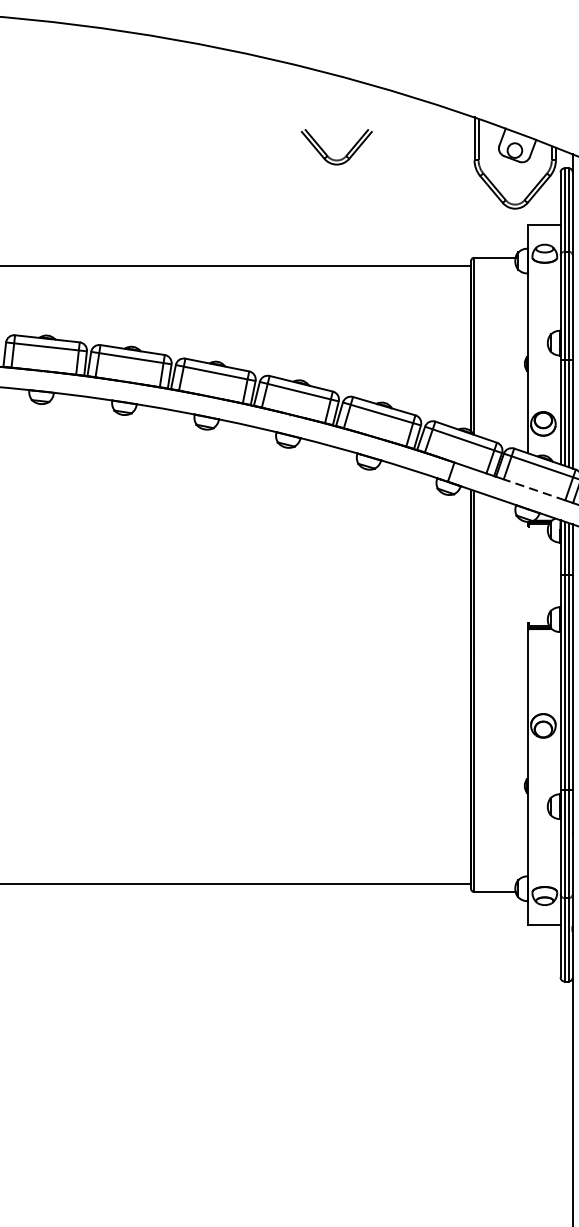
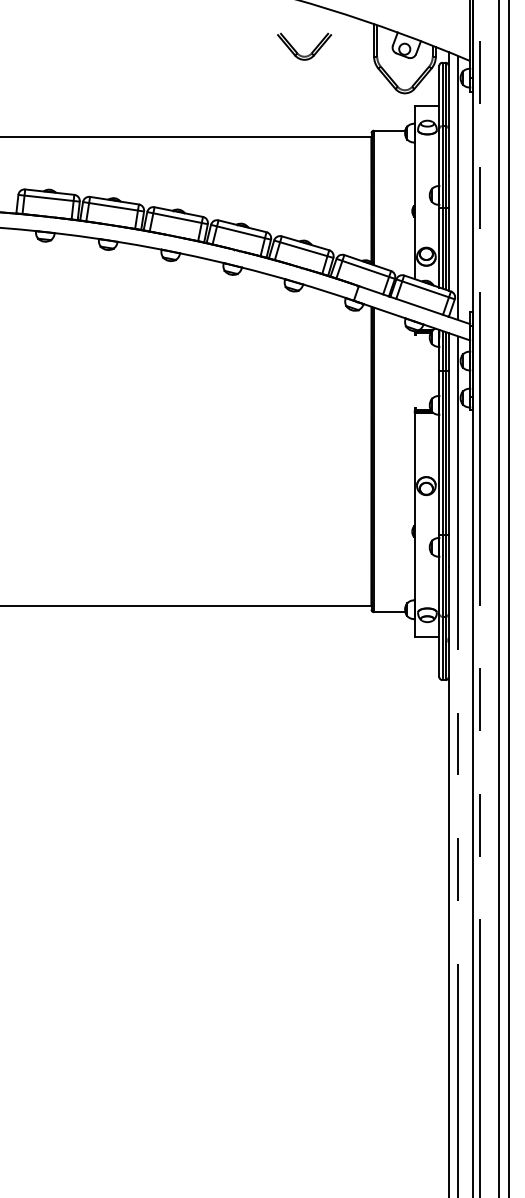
part: (327, 153) -> (297, 51), moved
line: (534, 489) -> (419, 306), dashed -> solid

